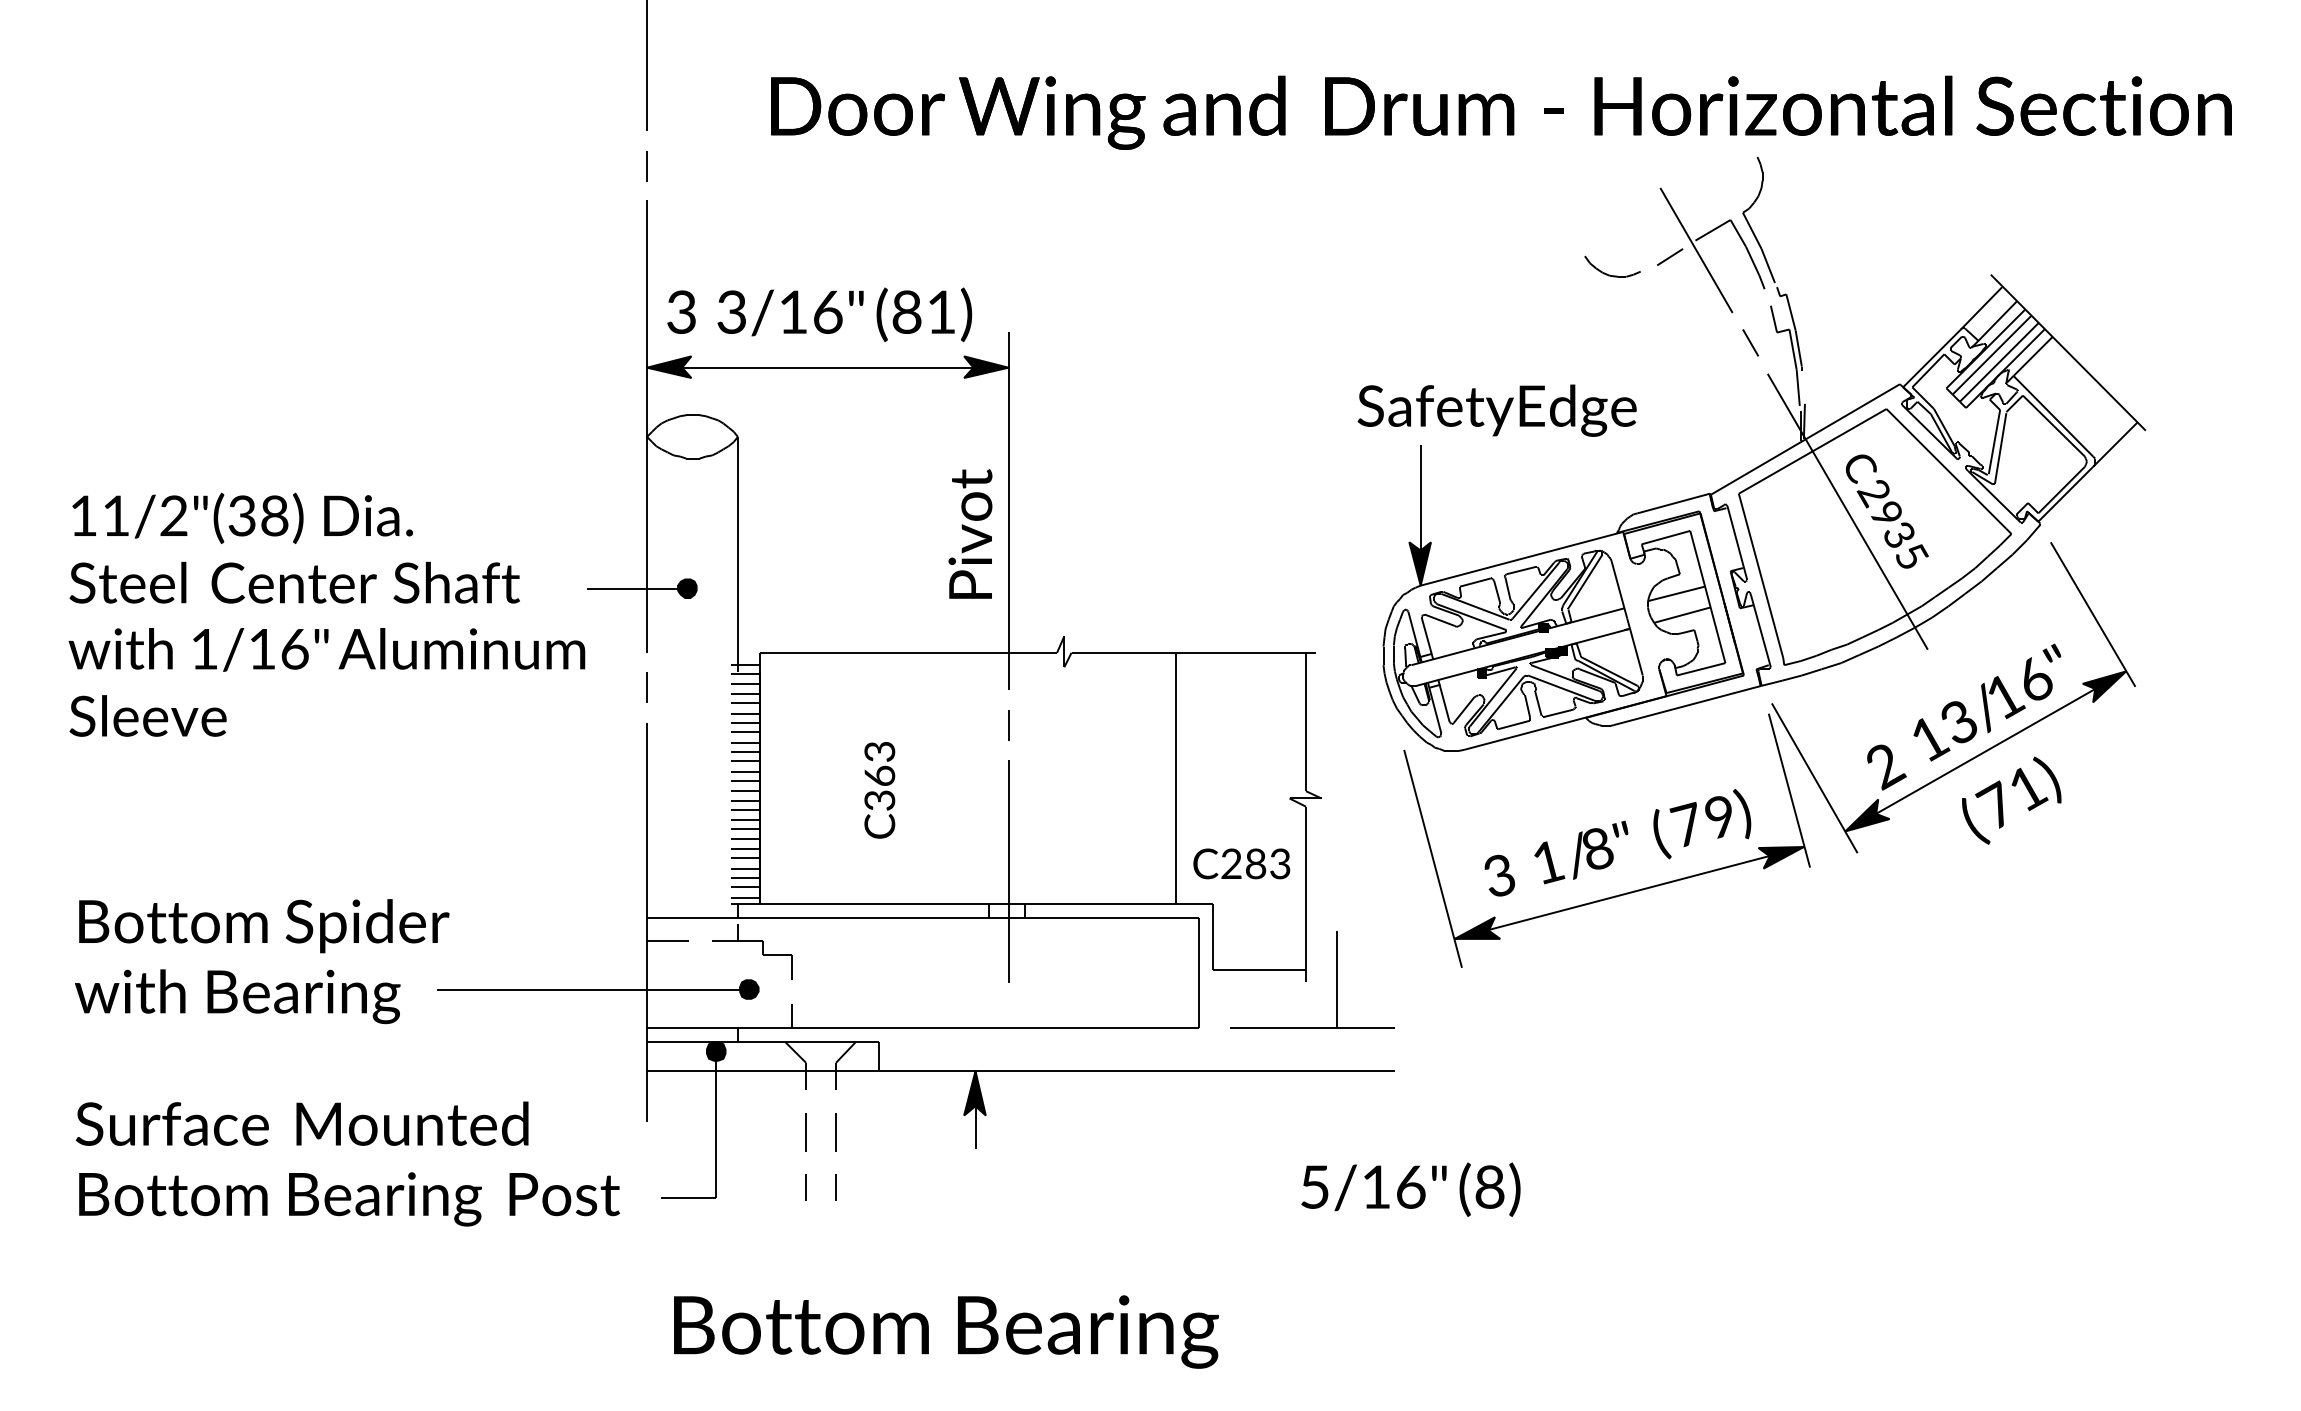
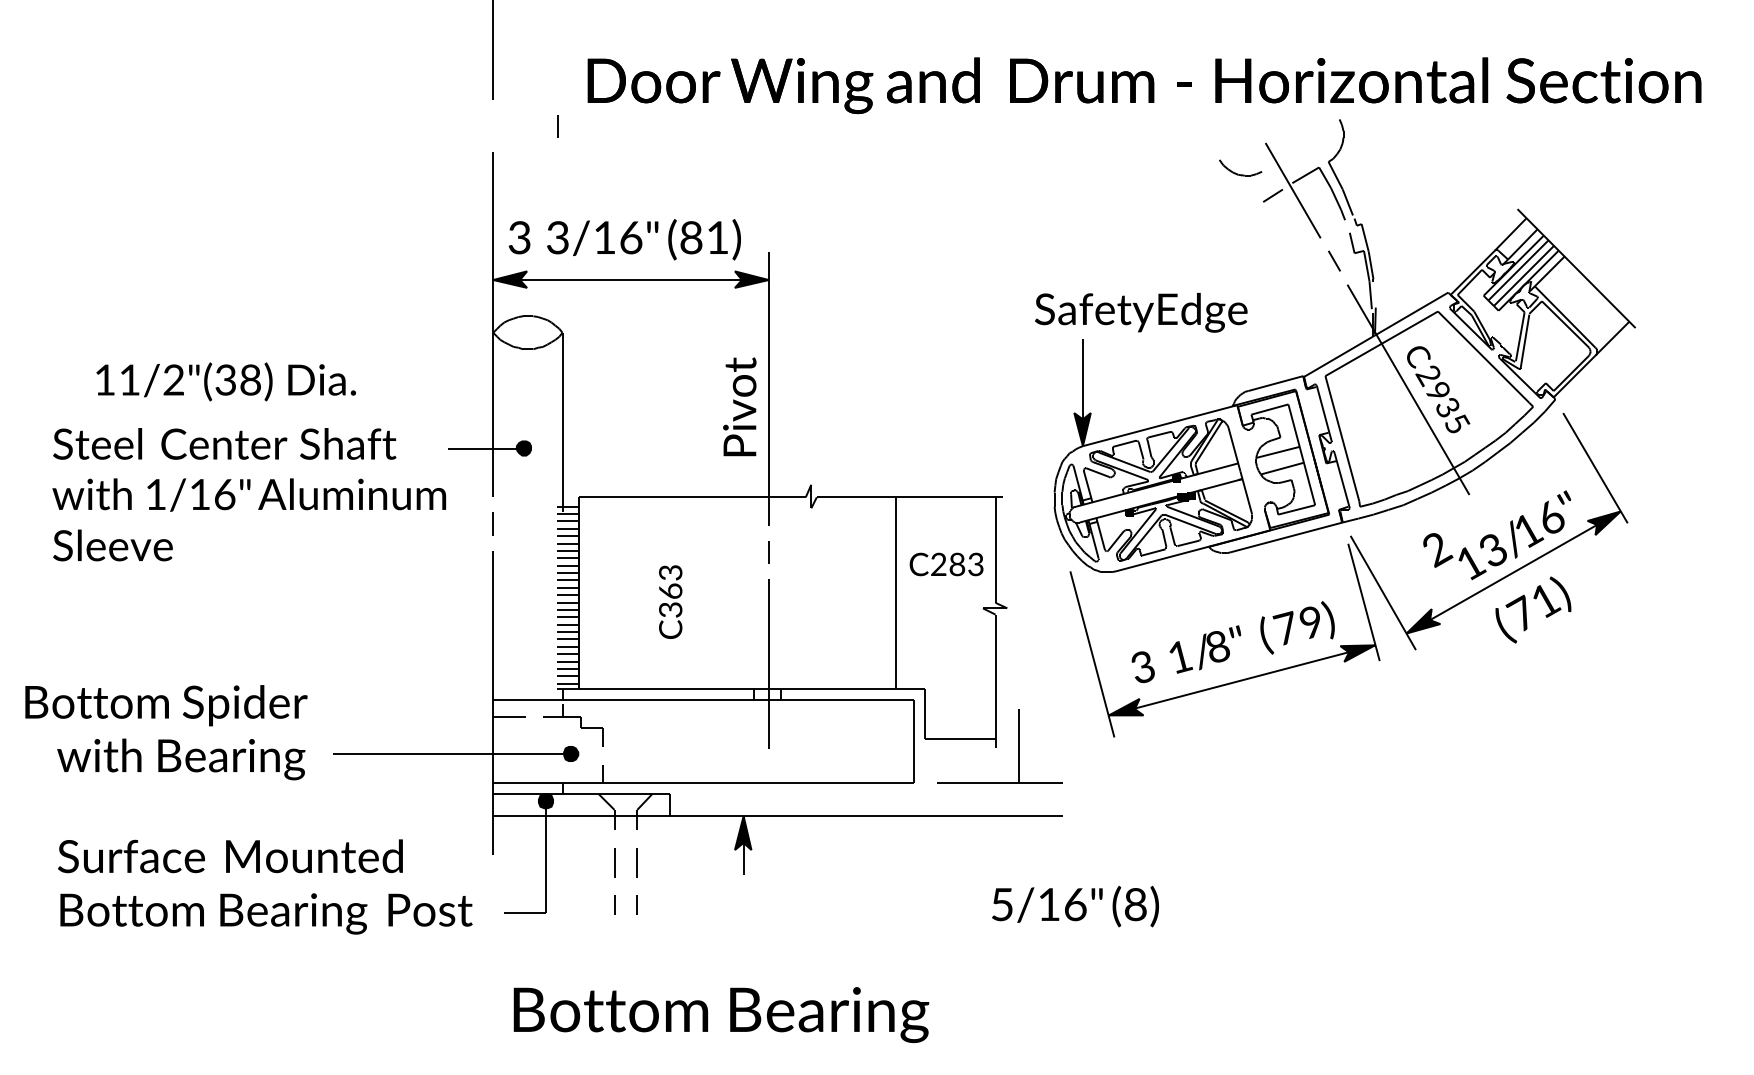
line: (646, 166) -> (557, 126), moved
part: (1609, 274) -> (1238, 173), moved
text: (242, 517) -> (226, 381), moved
text: (1886, 767) -> (1437, 550), moved
text: (1241, 863) -> (946, 564), moved
text: (264, 926) -> (166, 705), moved

